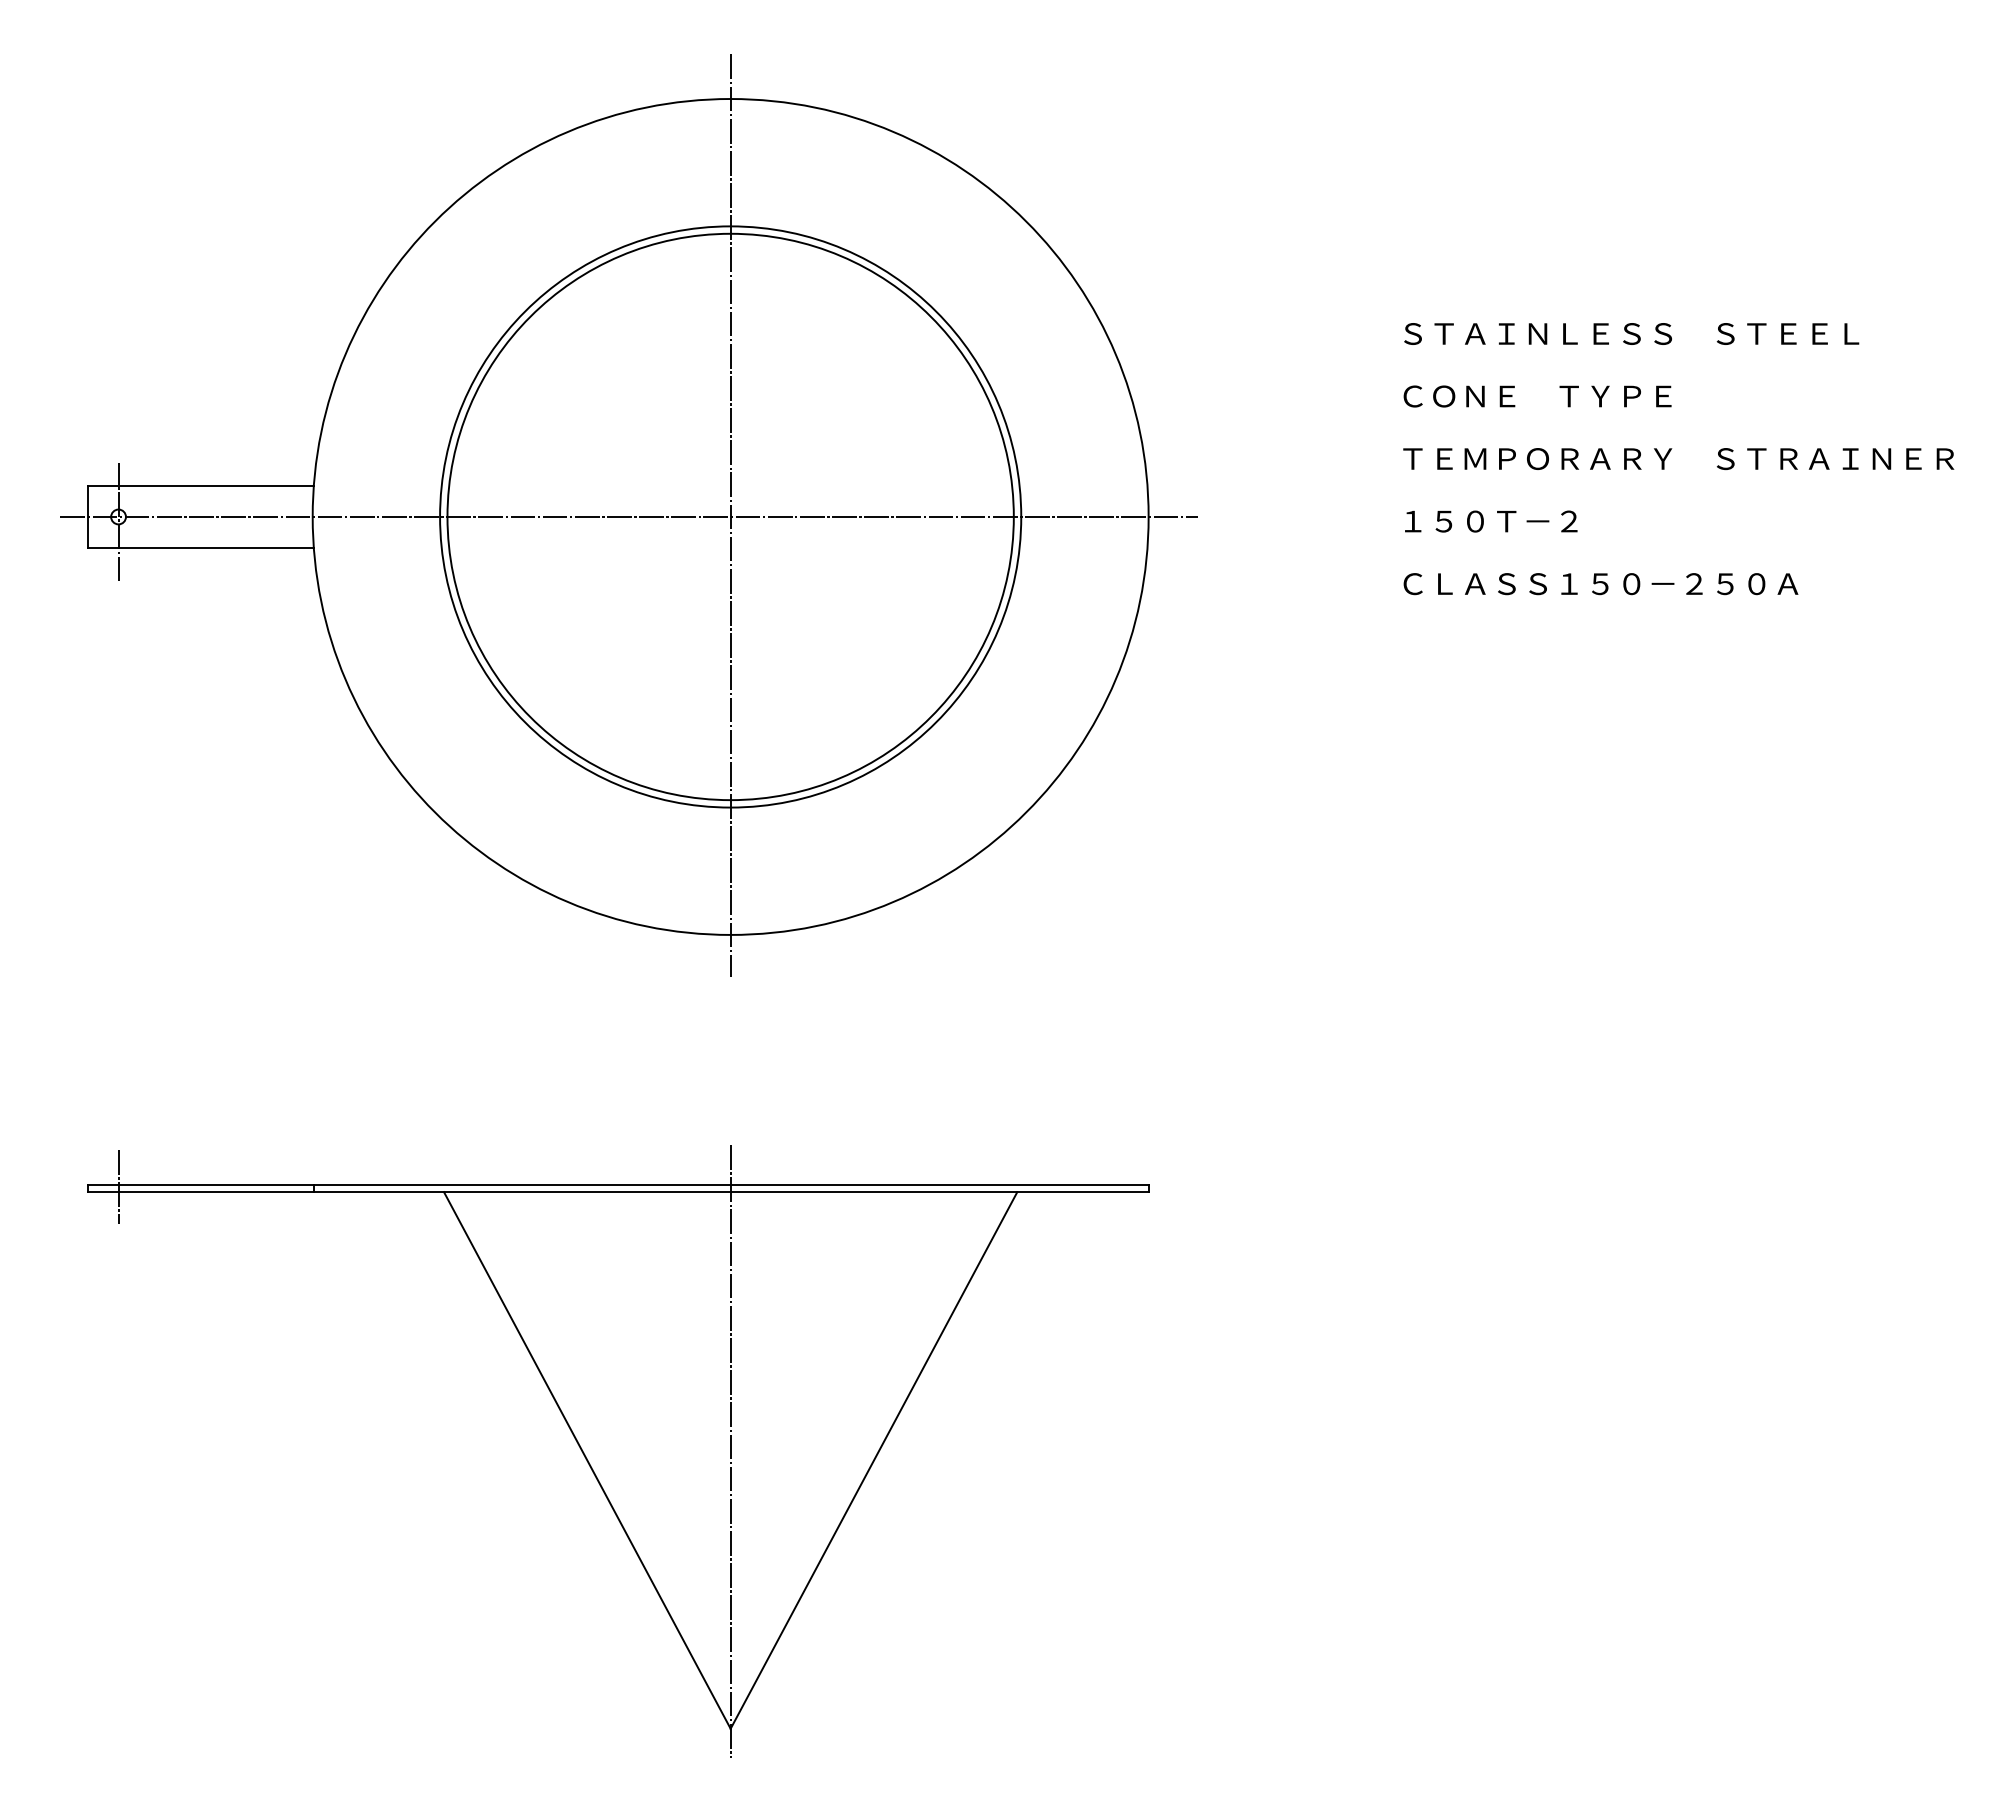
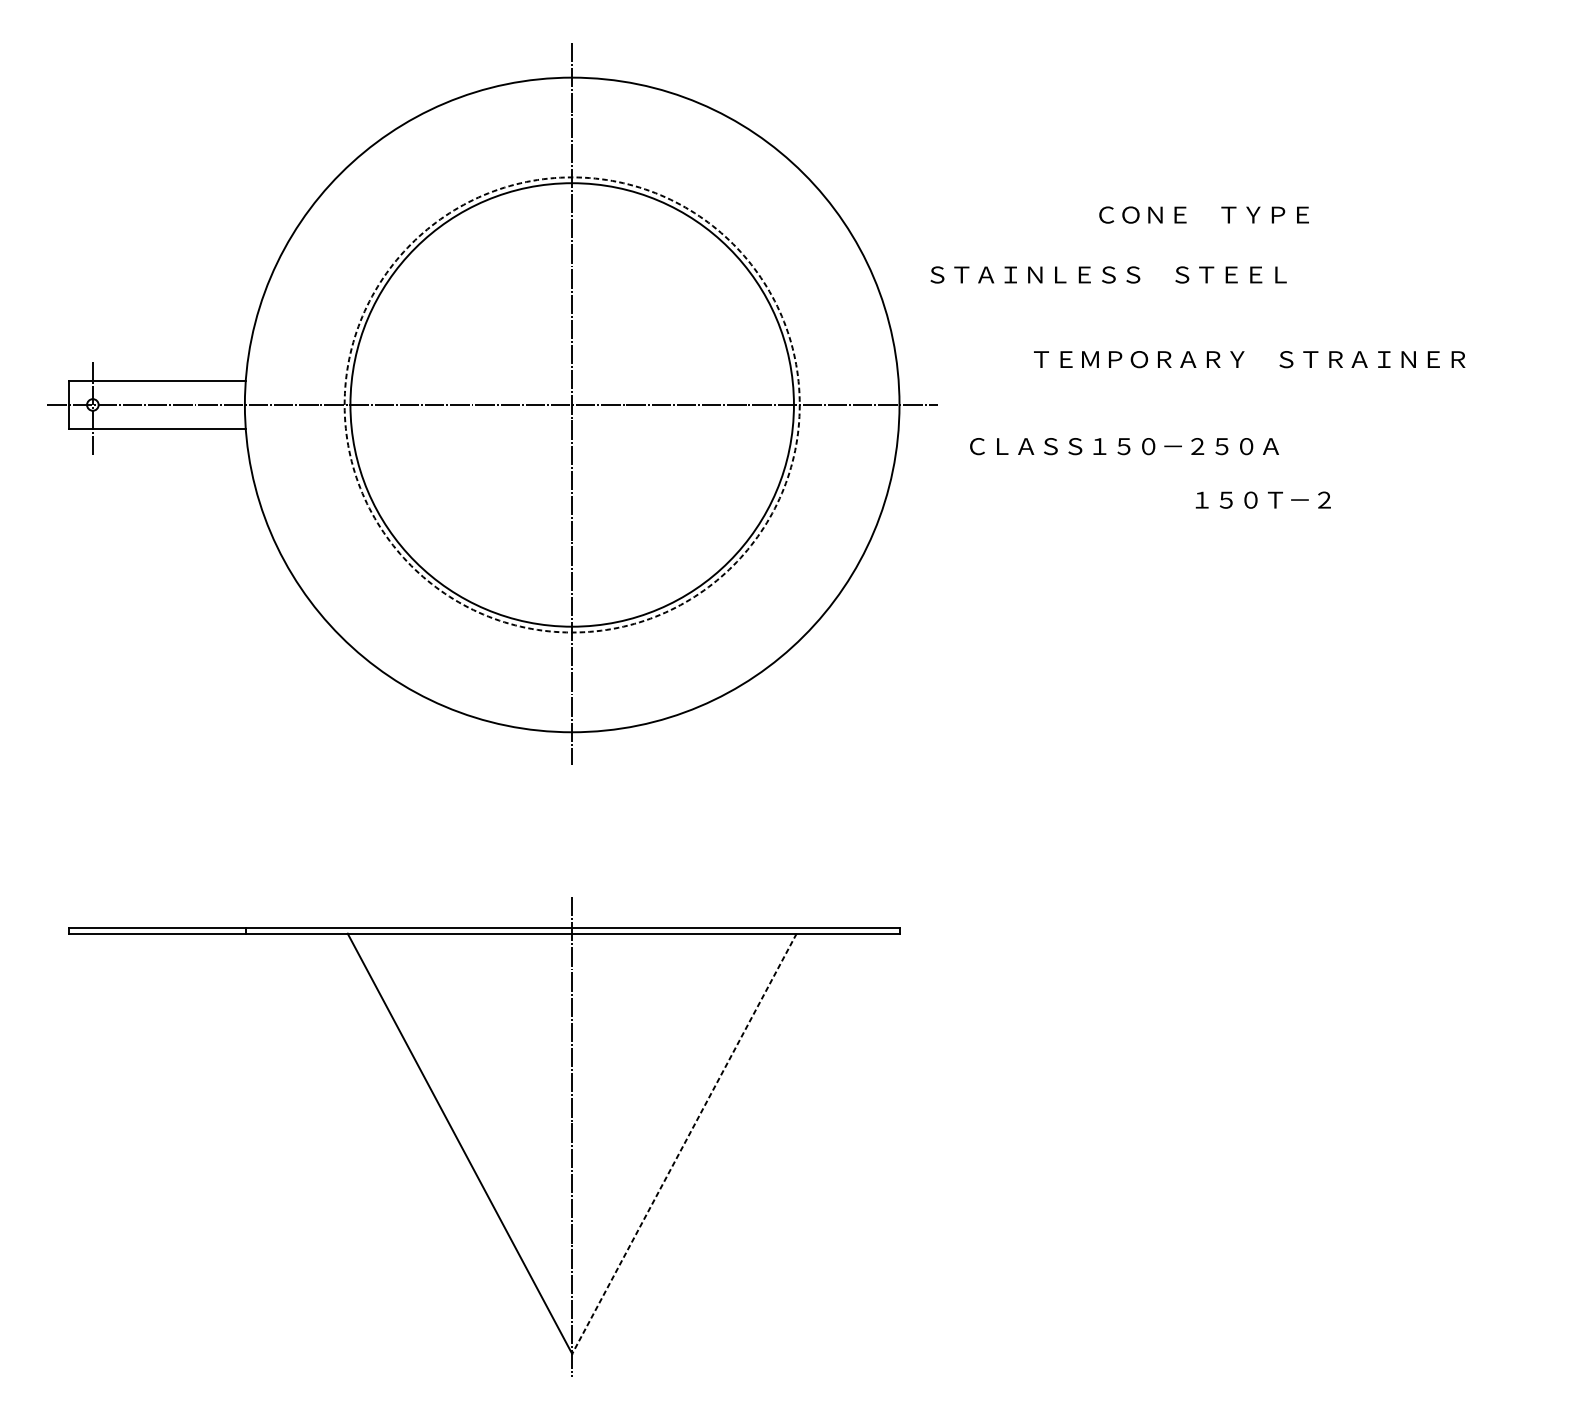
text: (1631, 333) -> (1108, 274), moved
text: (1537, 396) -> (1204, 215), moved
text: (1678, 459) -> (1249, 359), moved
circle: (730, 516) -> (572, 404), solid -> dashed
text: (1491, 521) -> (1263, 500), moved
text: (1600, 584) -> (1124, 446), moved
line: (118, 1187) -> (92, 930), removed
line: (873, 1460) -> (684, 1143), solid -> dashed

